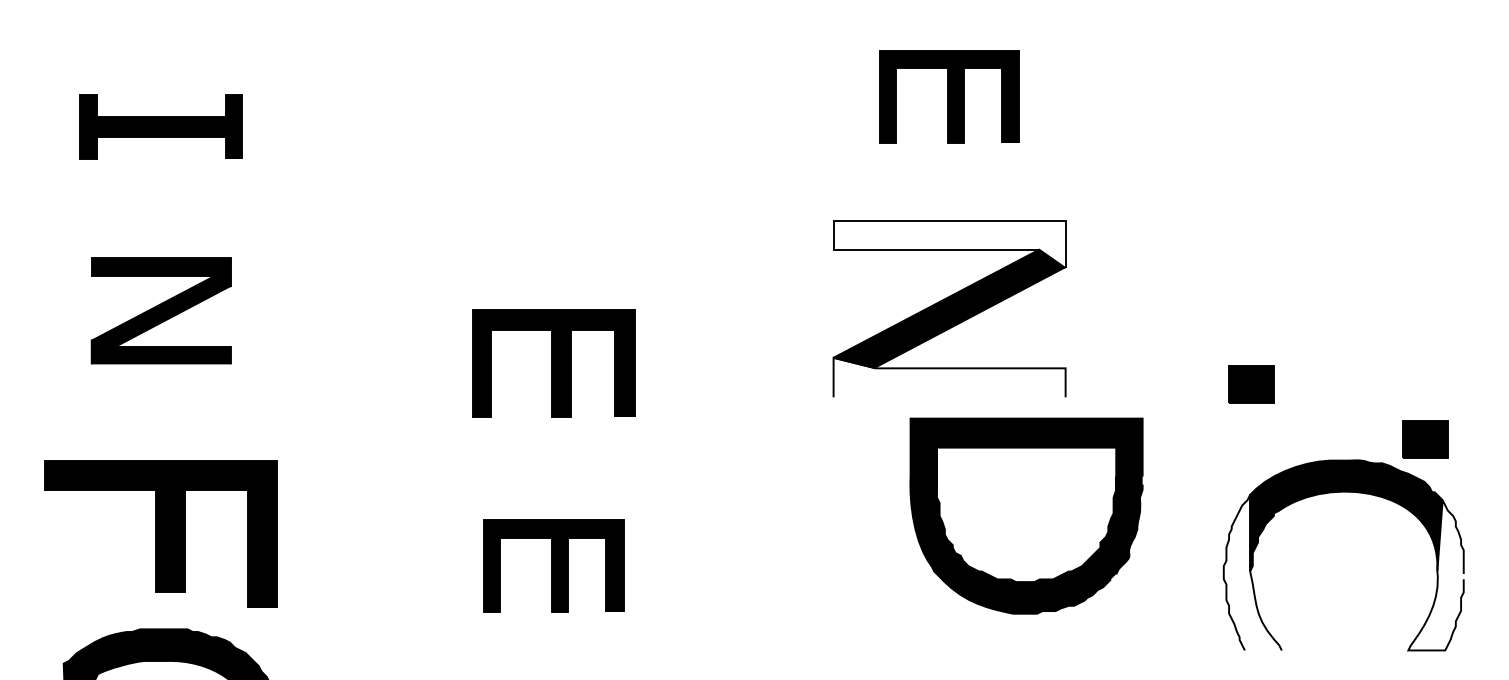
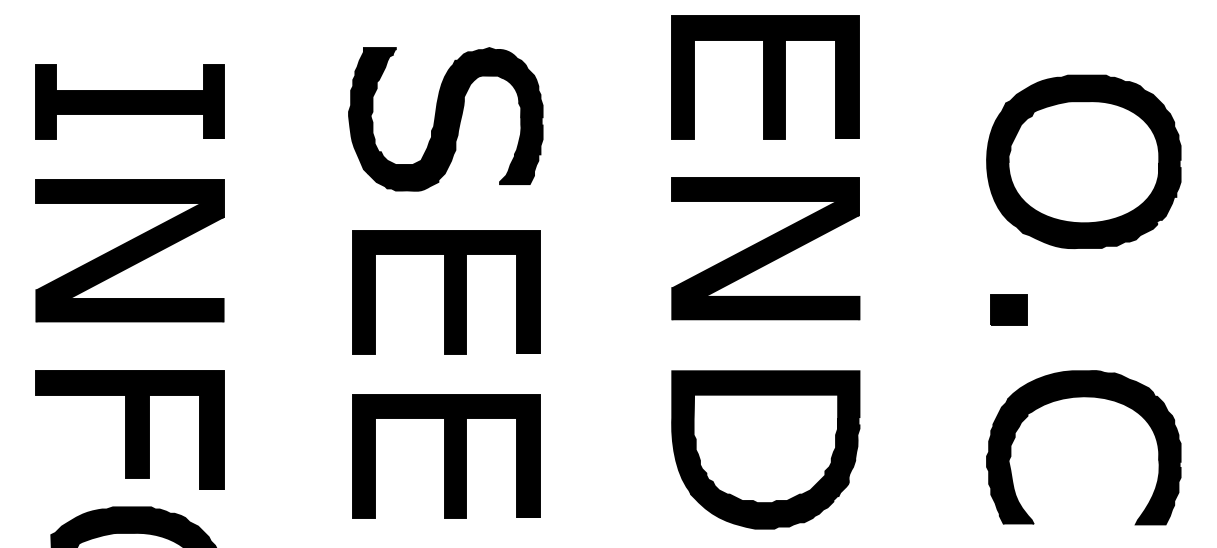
part: (949, 96) -> (765, 77), size x1.67
part: (160, 126) -> (129, 101), size x1.43
part: (552, 148) -> (445, 119), added
part: (1343, 200) -> (1083, 161), added
fill: (949, 244) -> (765, 196), added
part: (161, 310) -> (130, 250), size x1.67
part: (553, 363) -> (446, 292), size x1.43
fill: (949, 377) -> (765, 304), added
part: (1425, 439) -> (1149, 354), removed
part: (1026, 515) -> (765, 449), moved
part: (553, 566) -> (446, 456), size x1.67
fill: (1252, 572) -> (1010, 461), added
fill: (1435, 575) -> (1157, 463), added

